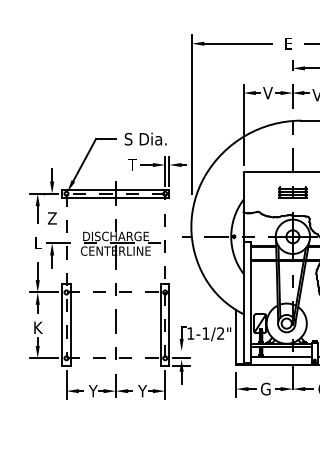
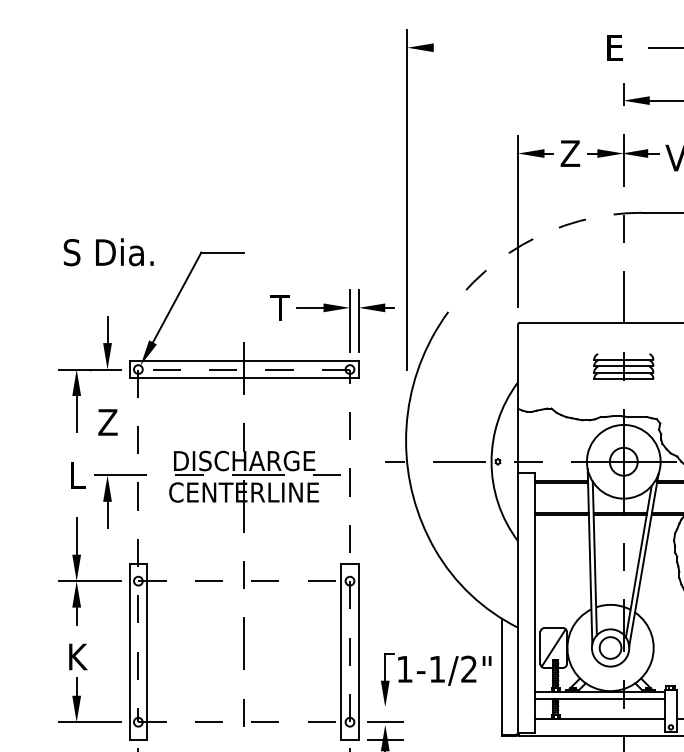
line: (238, 43) -> (507, 47), removed
text: (267, 93) -> (569, 154), V -> Z
arc: (245, 135) -> (522, 244), solid -> dashed
text: (145, 138) -> (108, 250), moved

